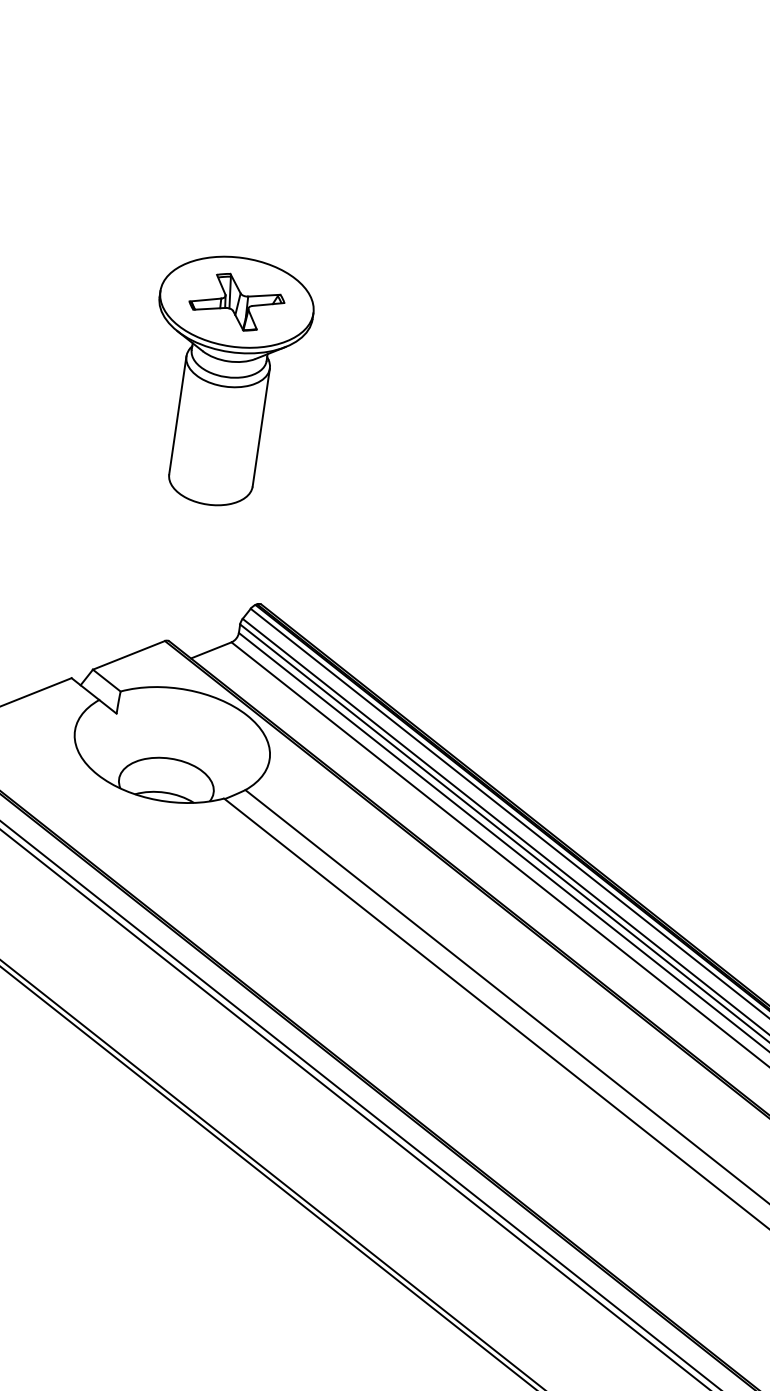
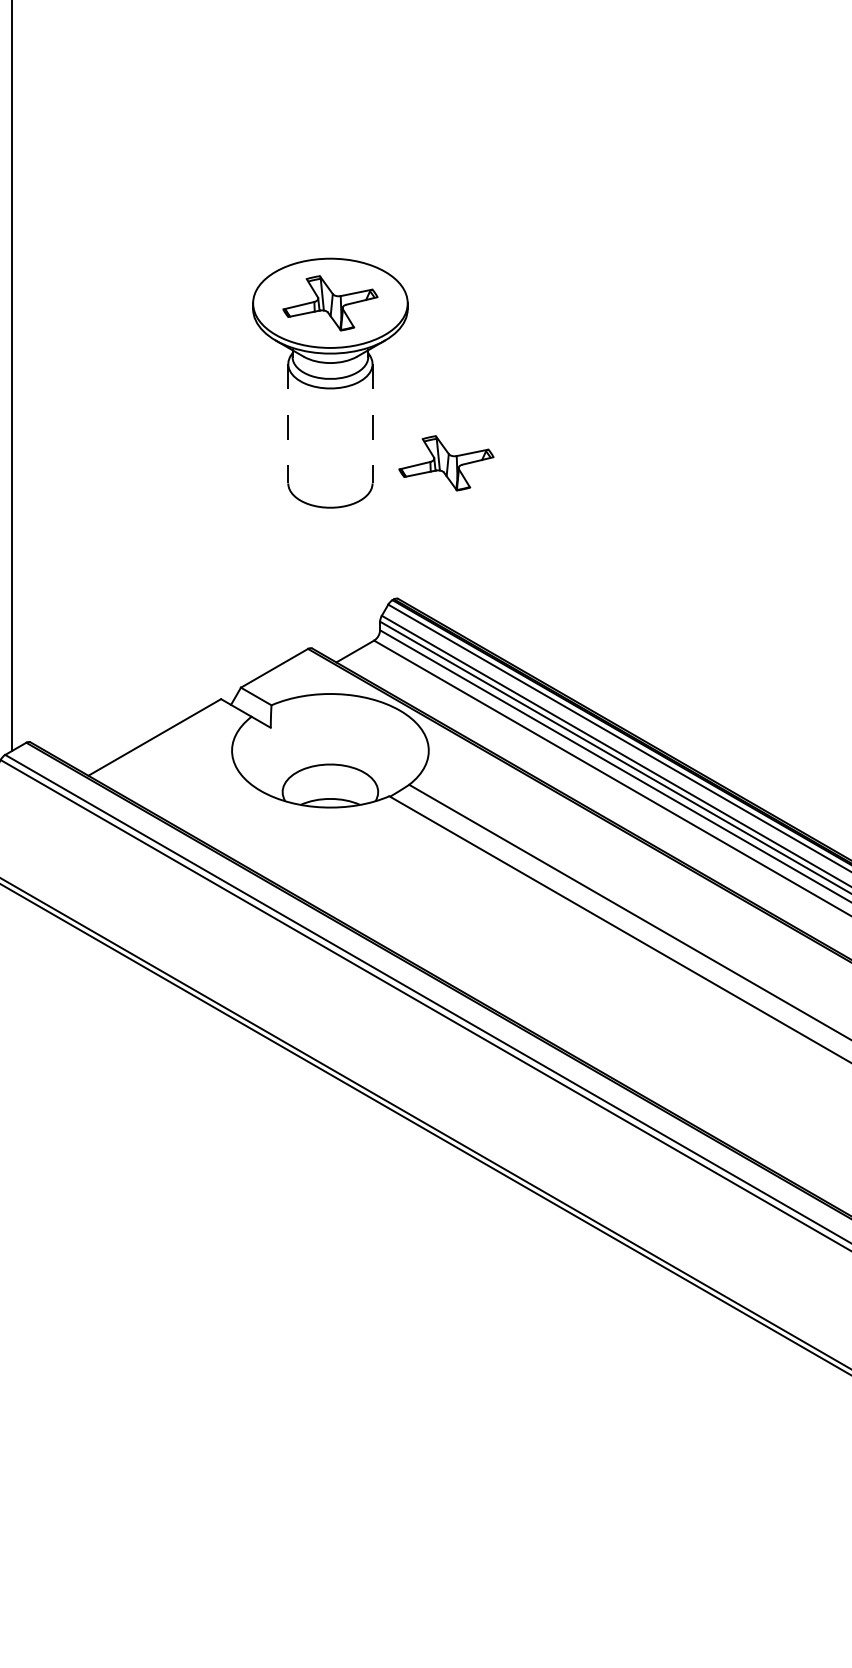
line: (178, 415) -> (288, 423), solid -> dashed
line: (261, 427) -> (372, 423), solid -> dashed
part: (328, 477) -> (446, 463), added

